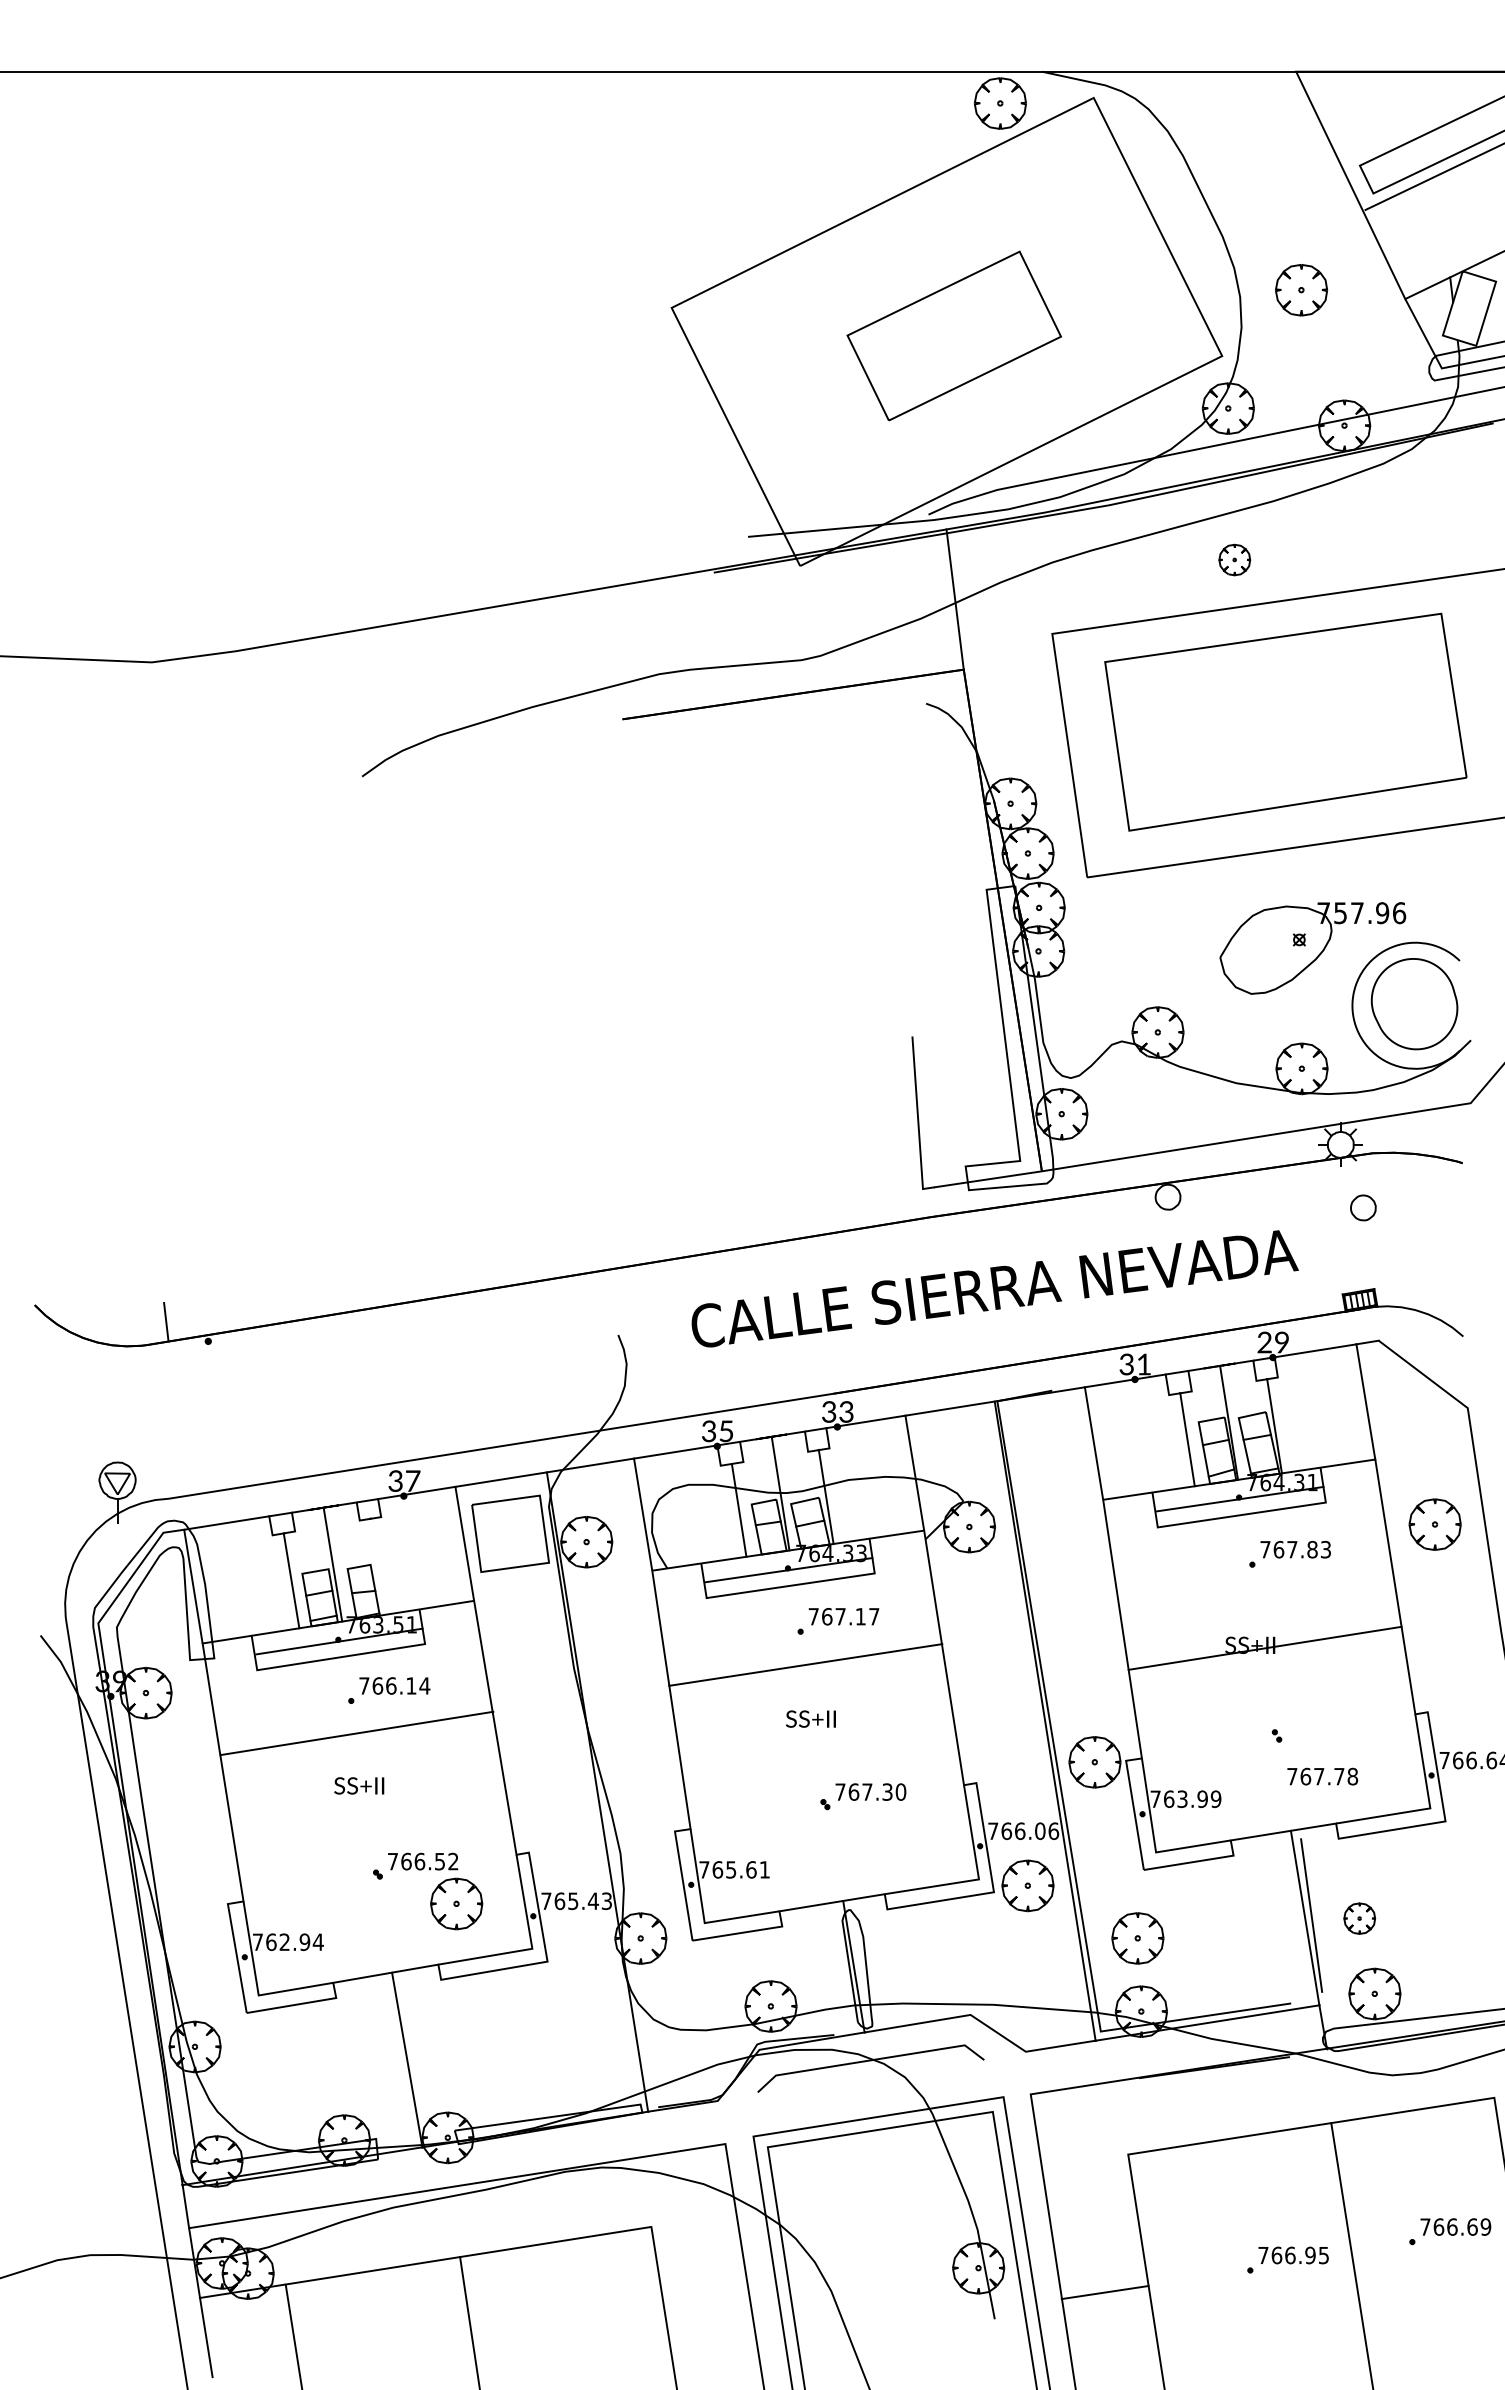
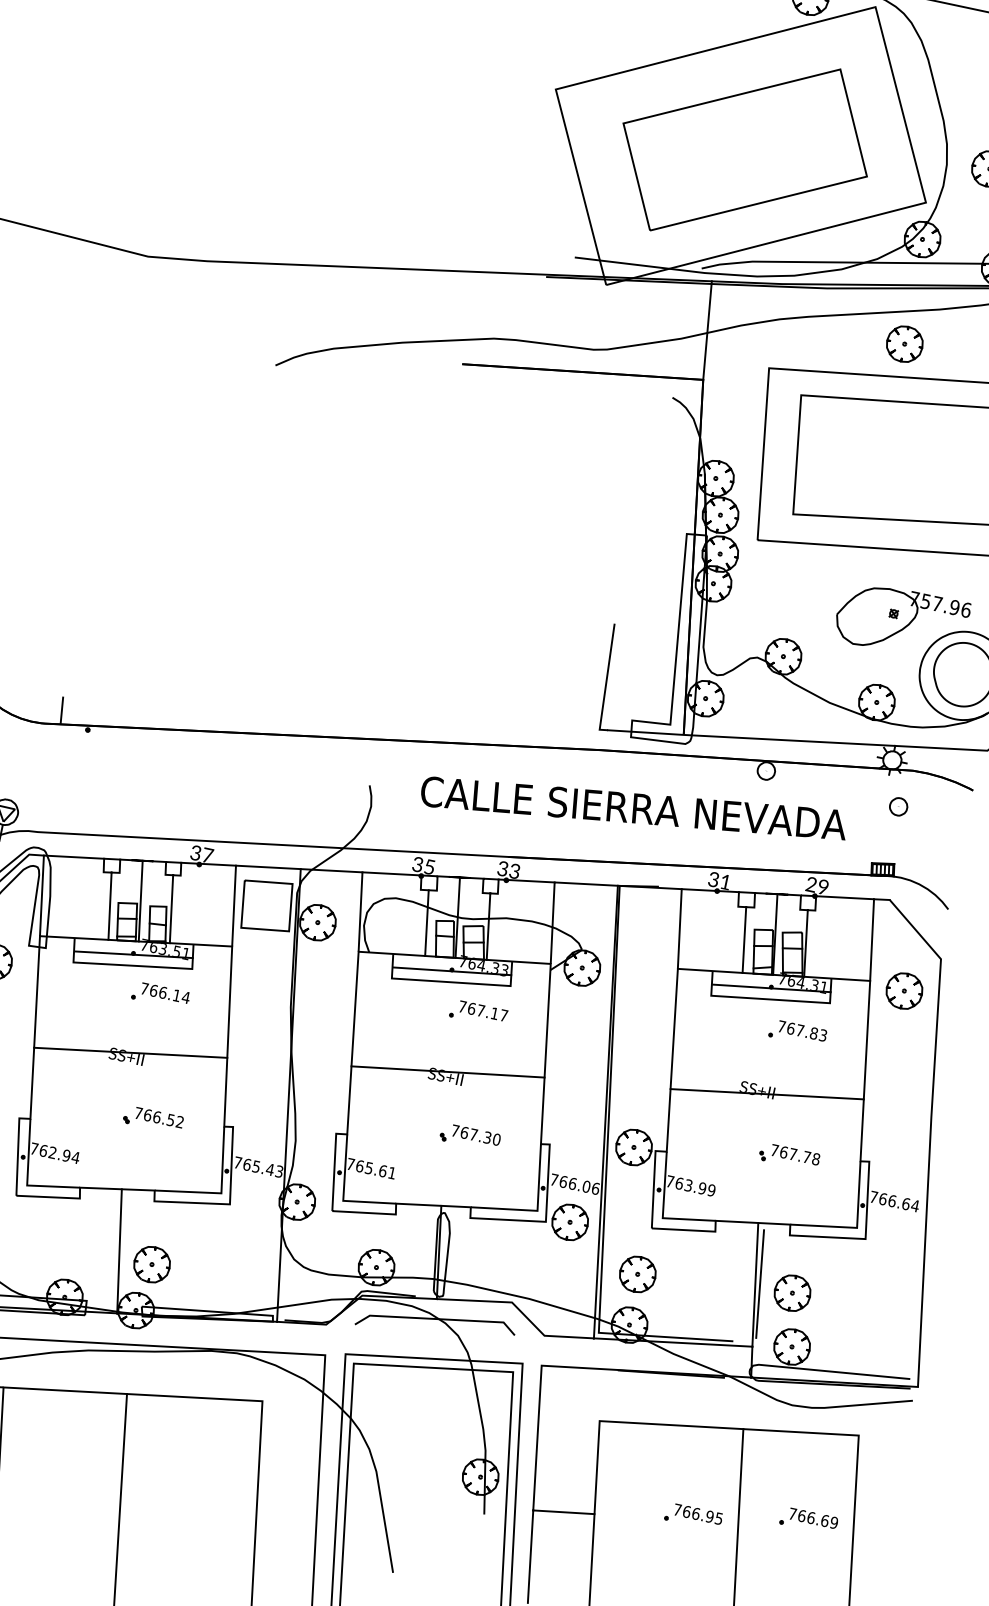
part: (954, 335) -> (745, 149), size x1.67
part: (1234, 559) -> (904, 343), size x1.67
part: (1434, 1524) -> (903, 990), moved
line: (378, 1566) -> (171, 909), added
line: (805, 1664) -> (447, 1071), moved
line: (356, 1733) -> (130, 1052), moved
text: (1322, 1776) -> (795, 1154), moved
part: (456, 1903) -> (152, 1264), moved
part: (1359, 1918) -> (792, 1293), size x1.67

